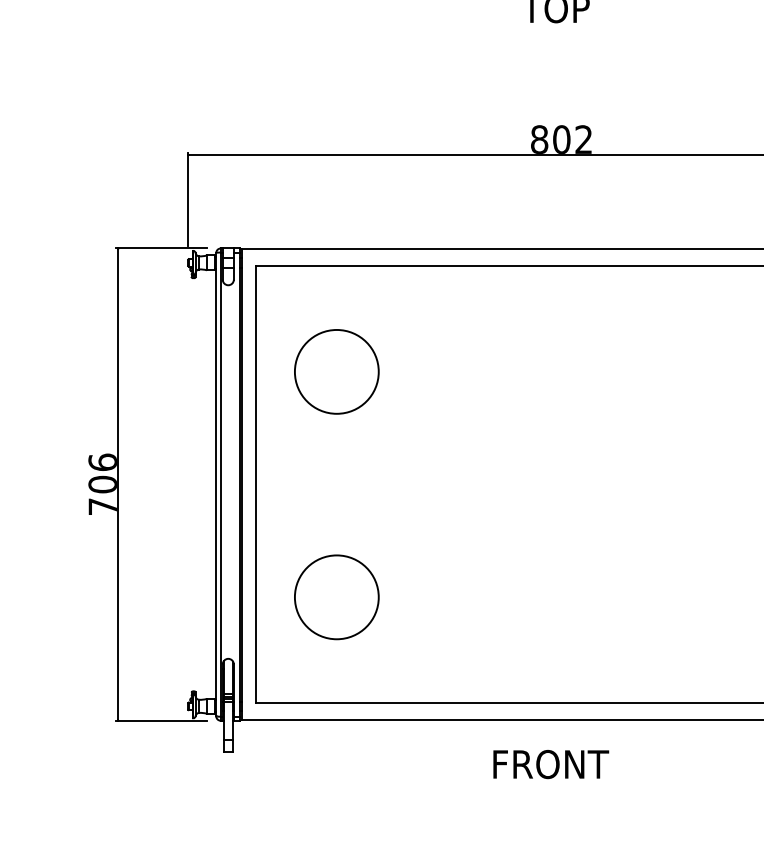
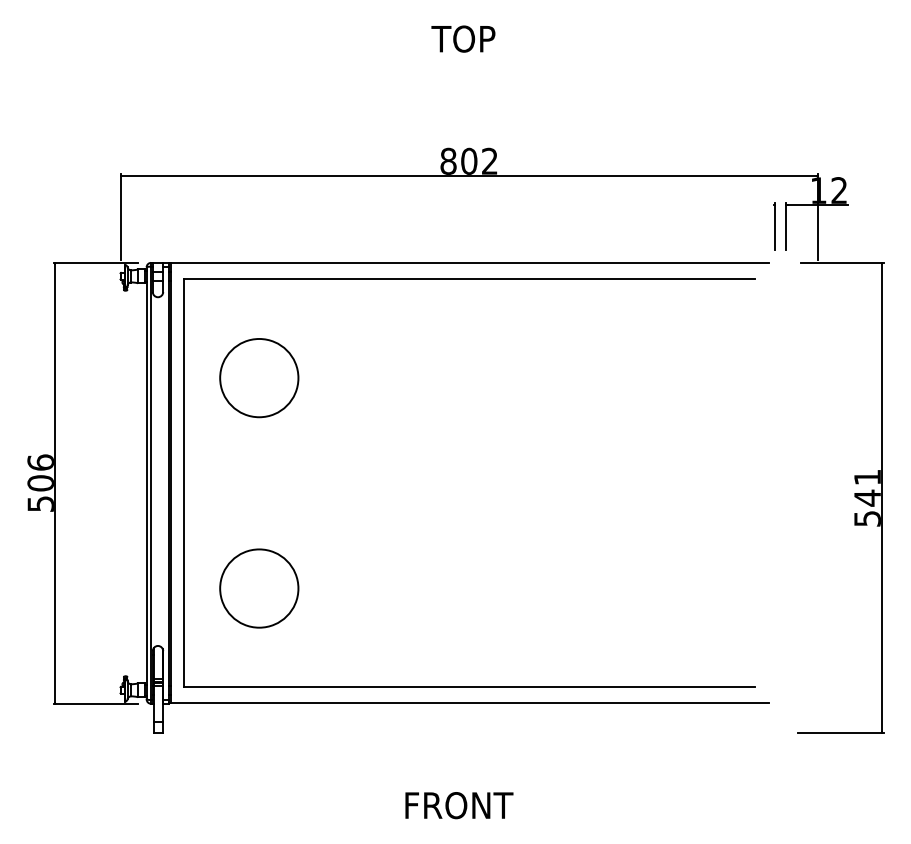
text: (102, 506) -> (40, 503), 706 -> 506
text: (551, 764) -> (459, 805), moved

